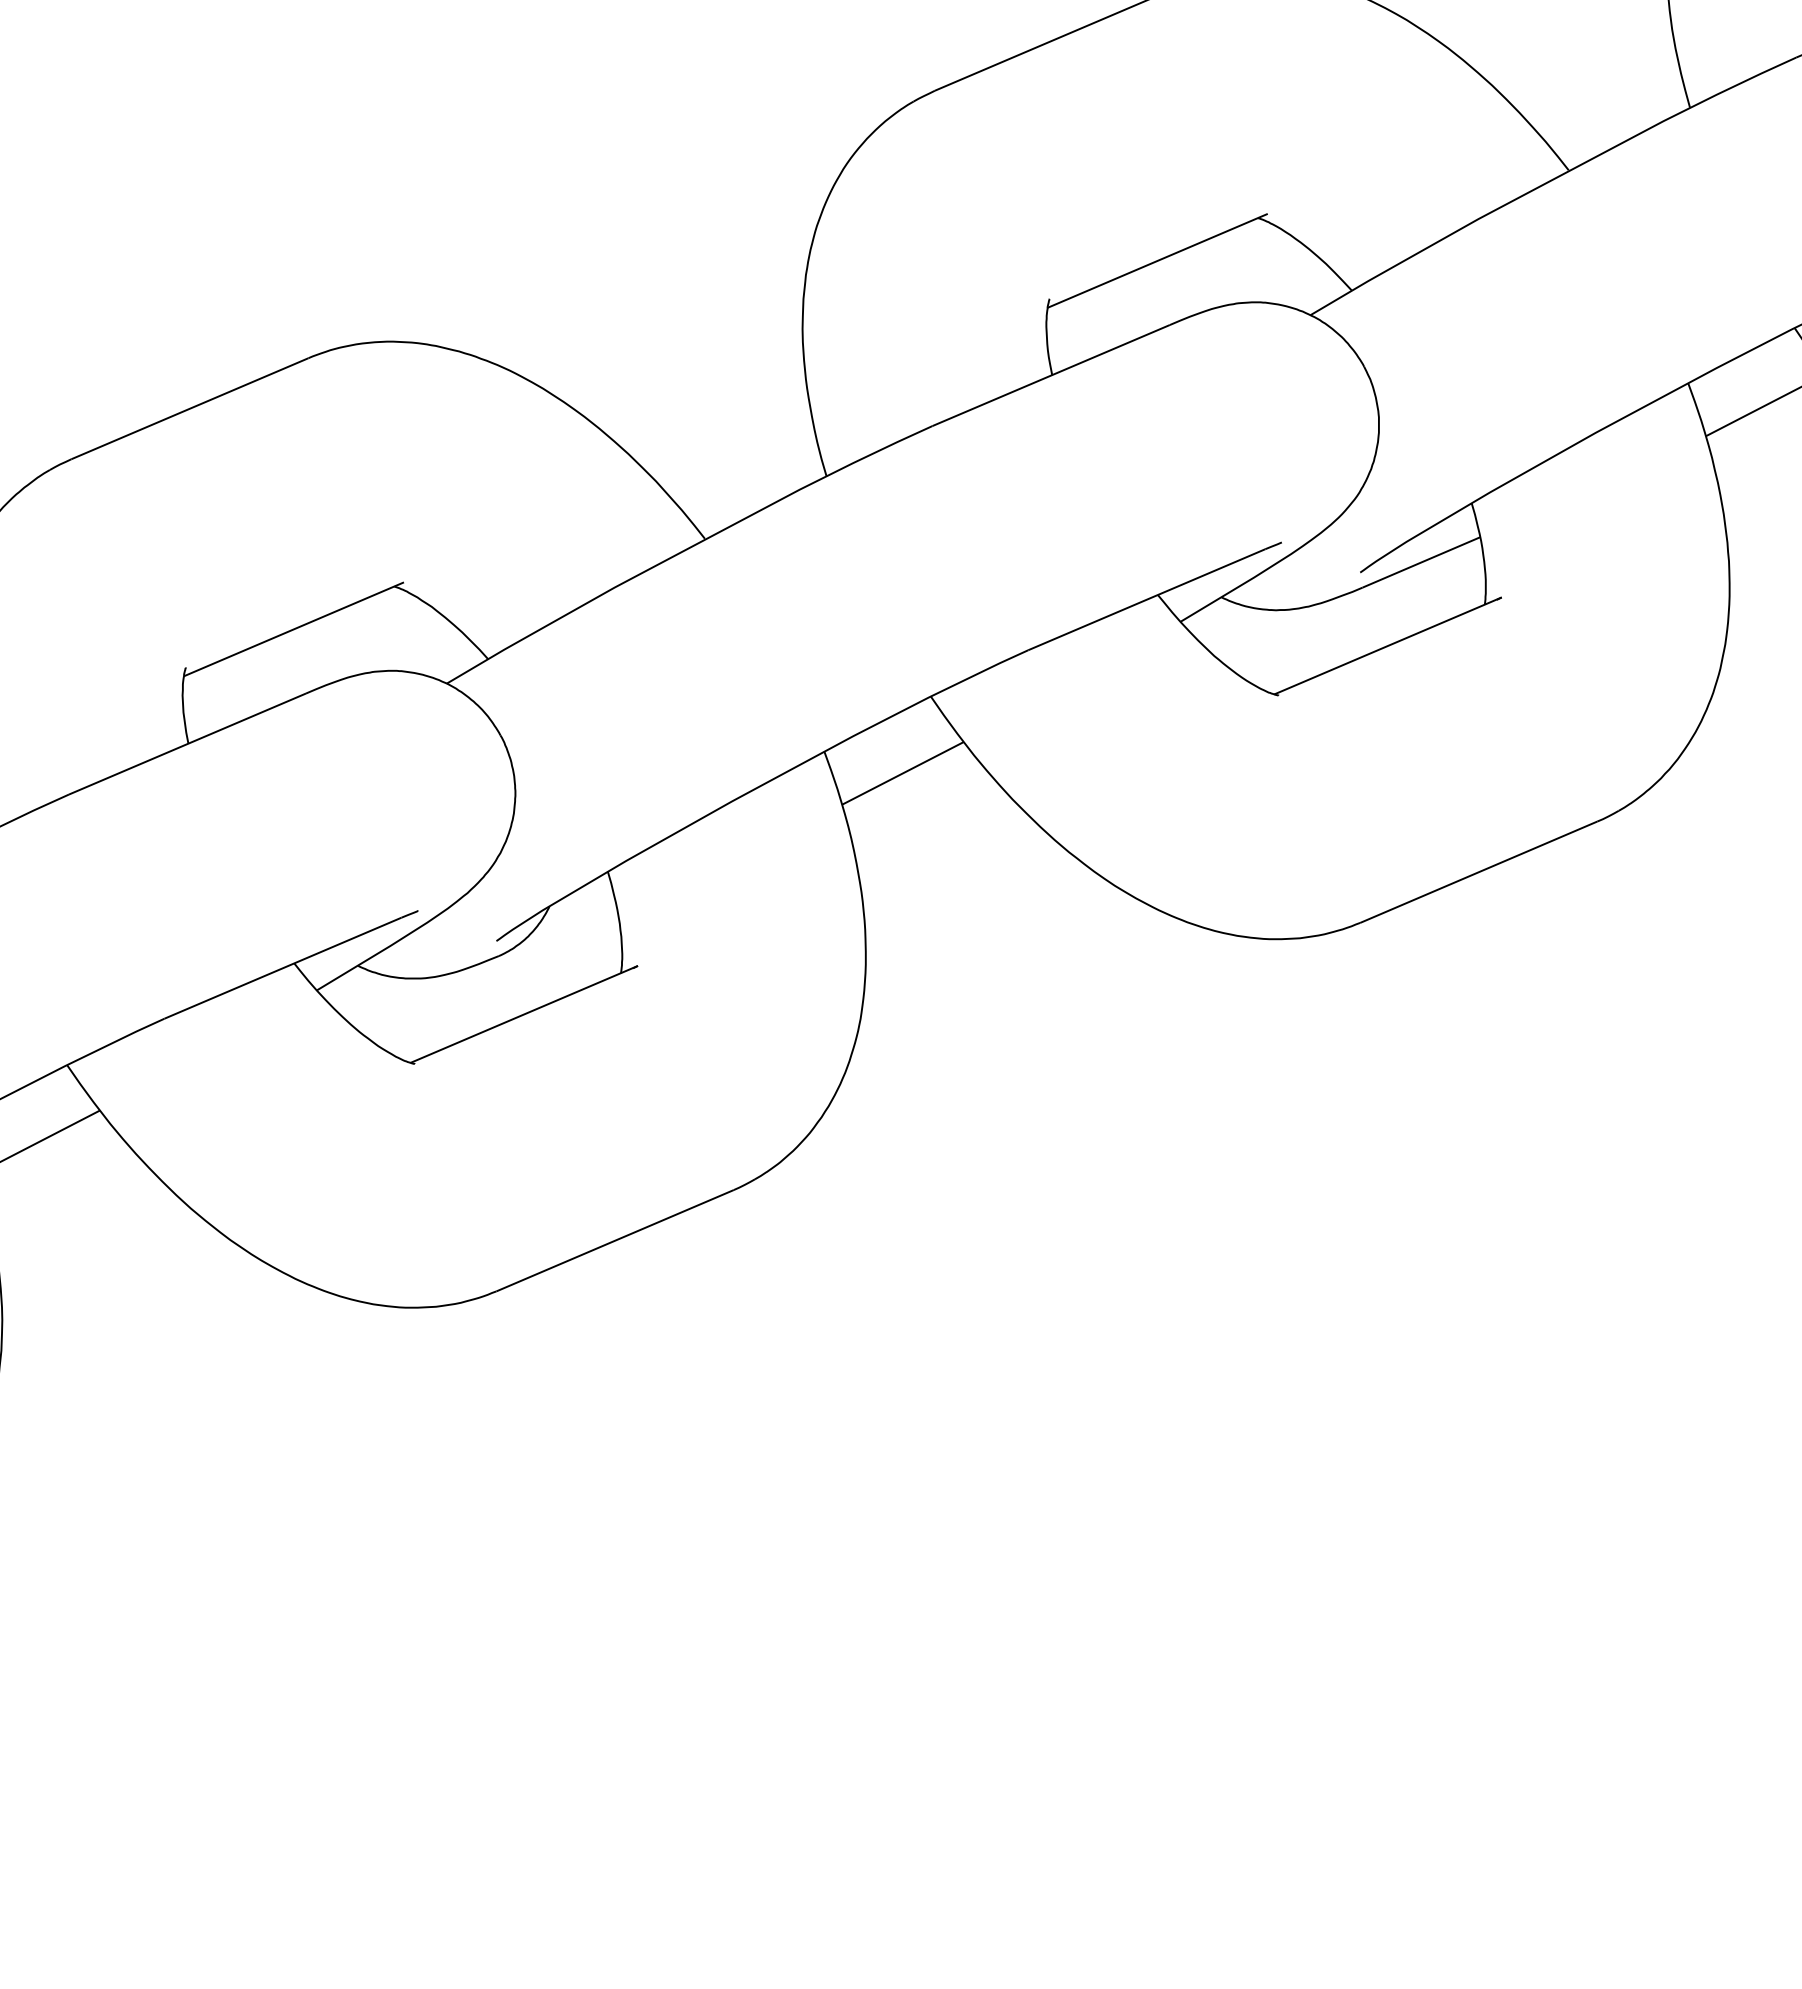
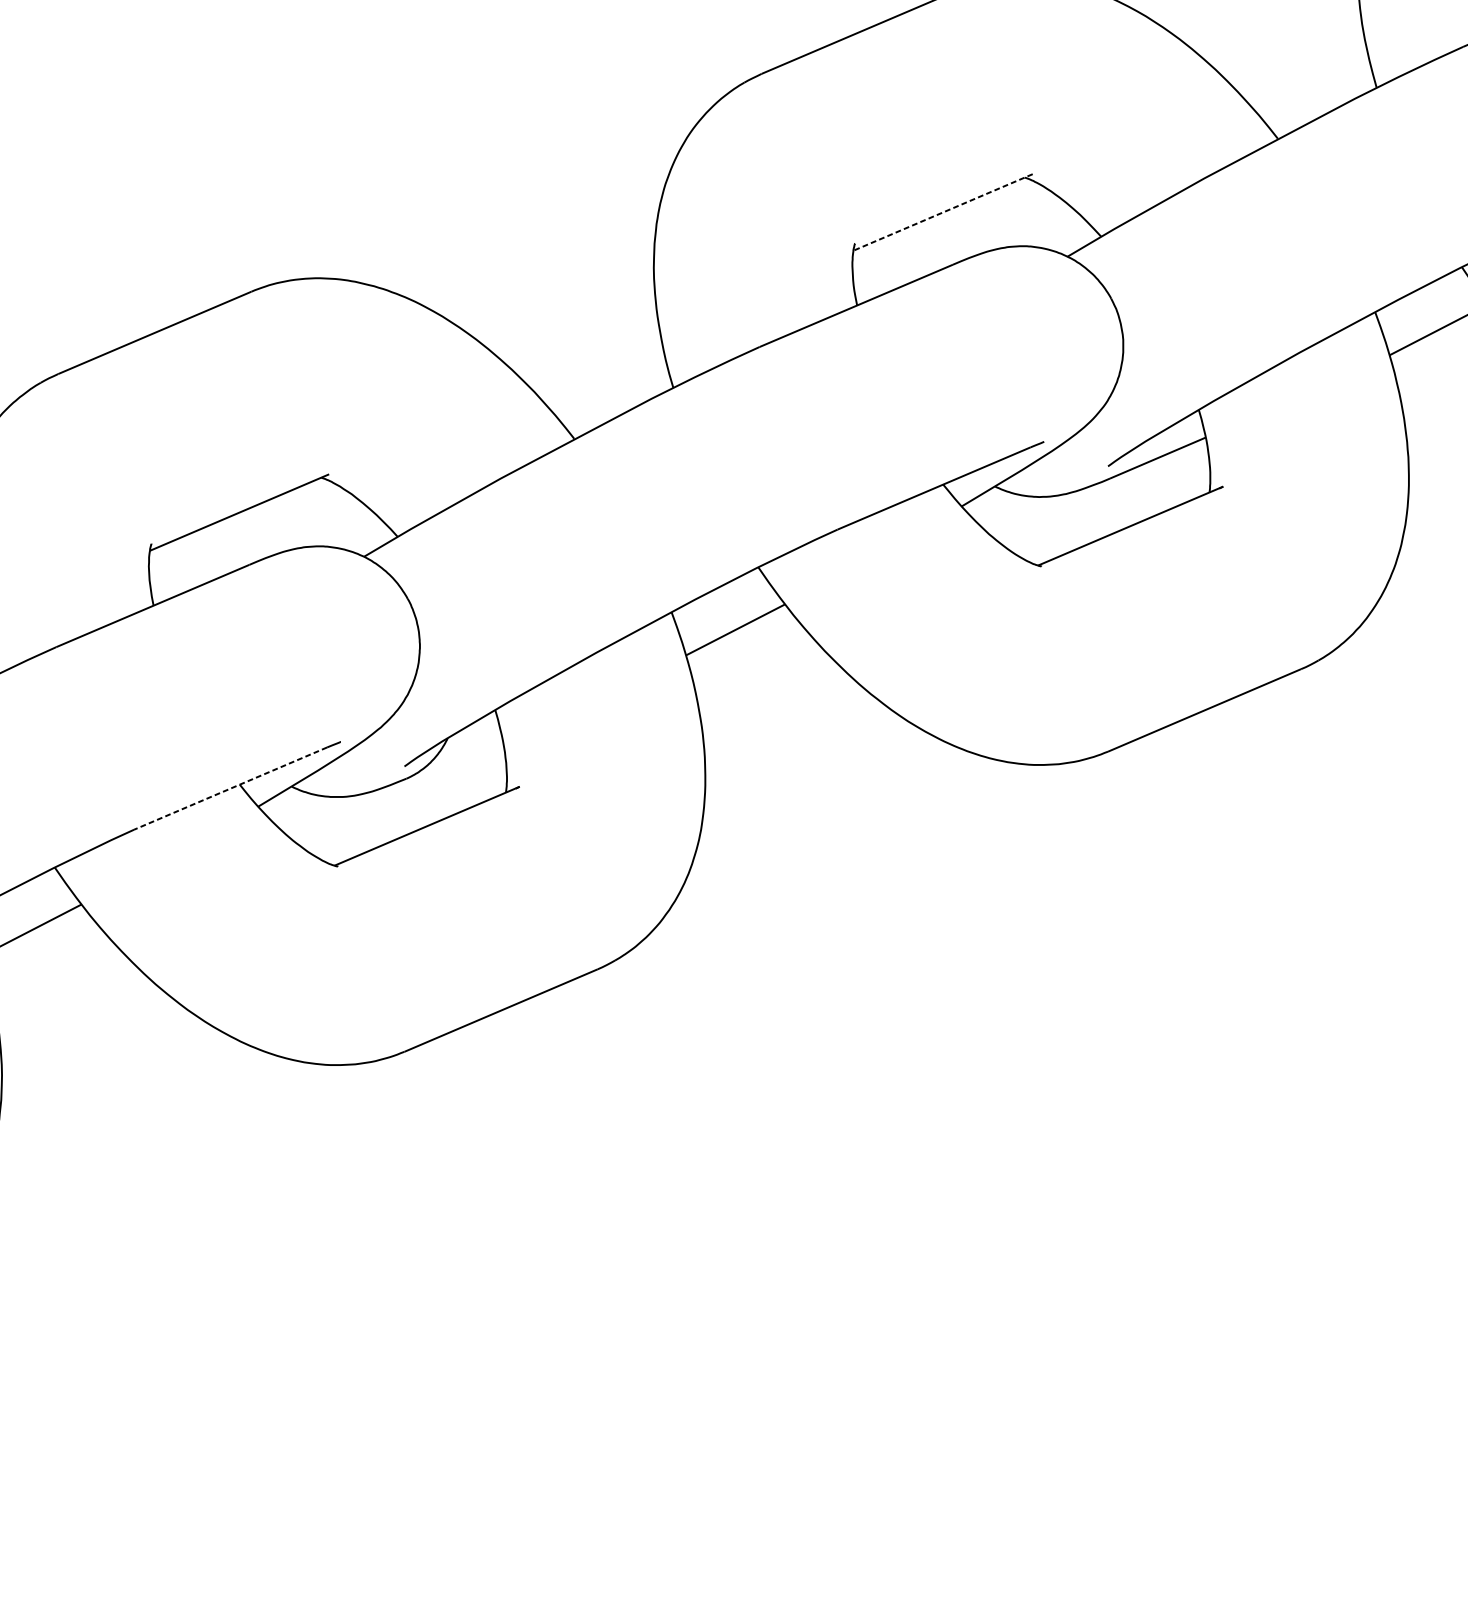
line: (1157, 260) -> (942, 212), solid -> dashed
line: (282, 968) -> (230, 788), solid -> dashed

